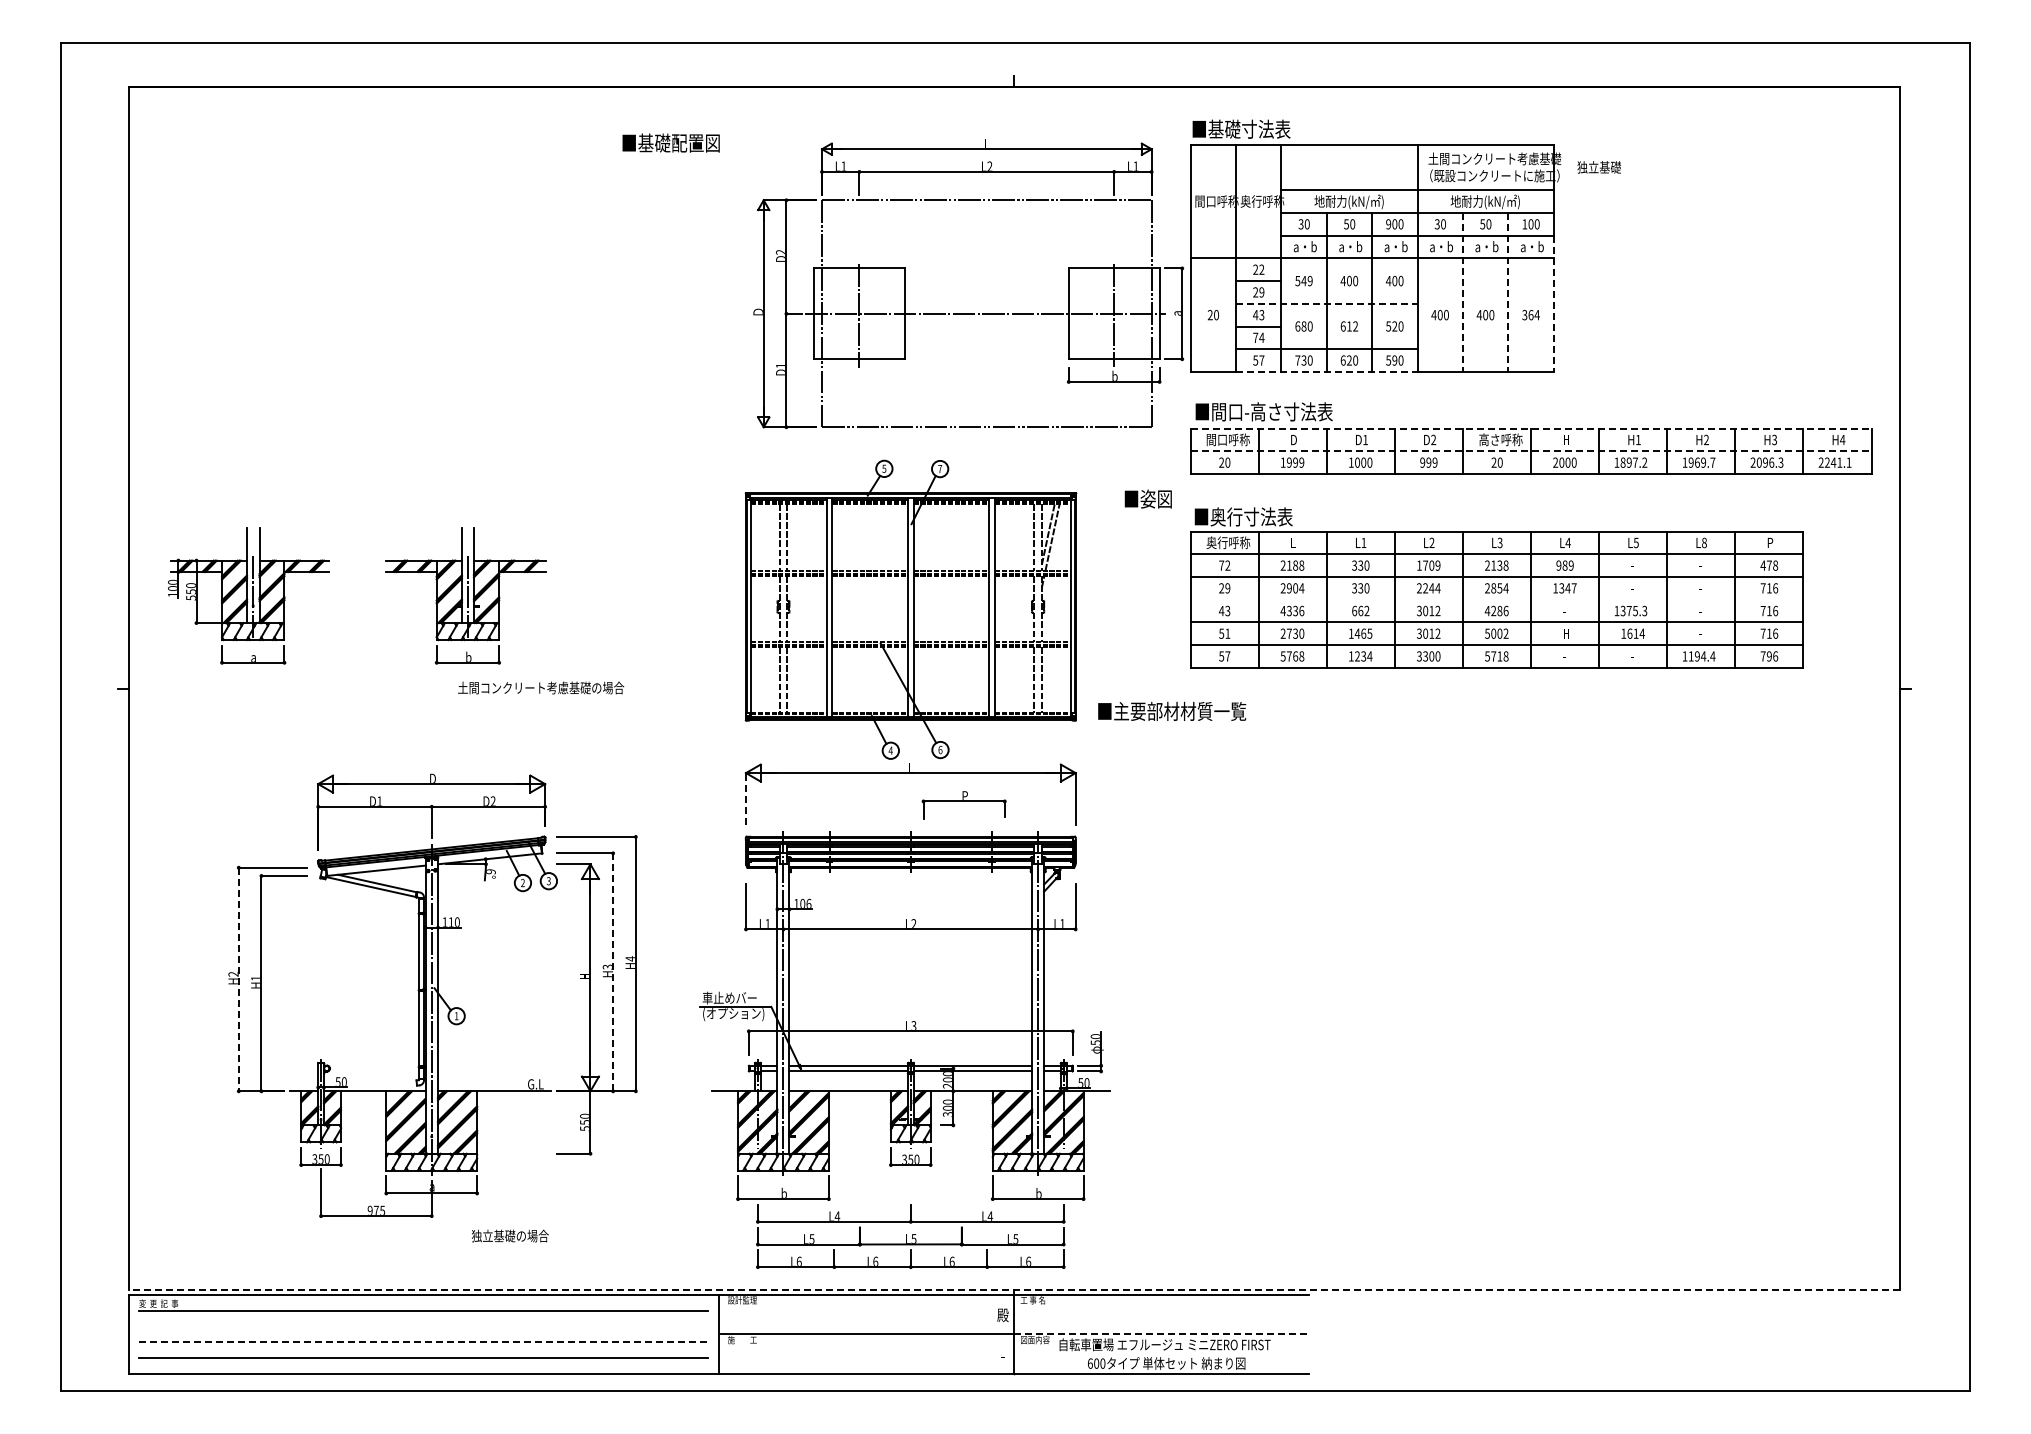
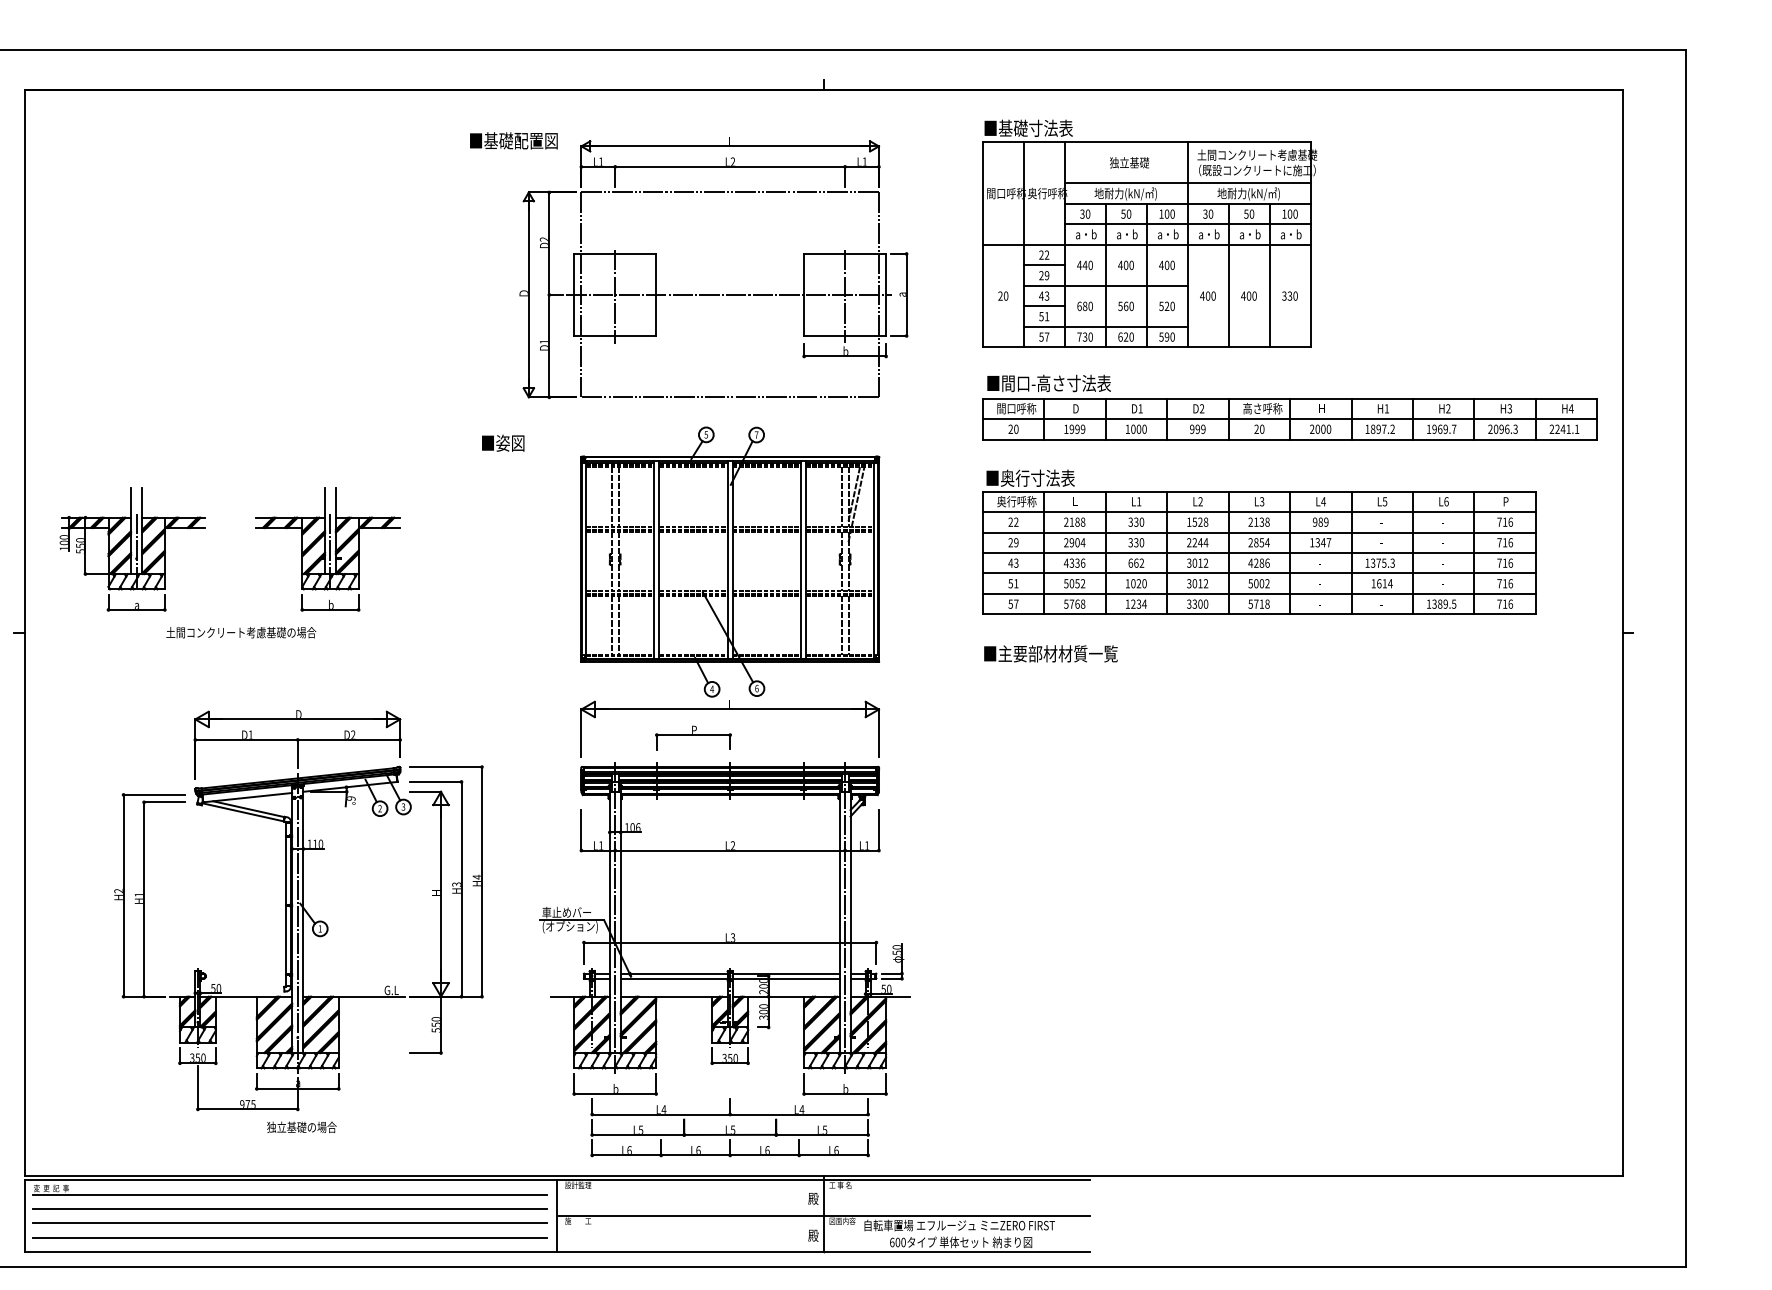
text: (1598, 167) -> (1128, 162), moved
text: (1388, 224) -> (1161, 214), 900 -> 100
text: (1303, 281) -> (1084, 265), 549 -> 440
line: (1462, 292) -> (1228, 275), dashed -> solid
line: (1508, 292) -> (1269, 275), dashed -> solid
line: (1326, 303) -> (1105, 285), dashed -> solid
line: (1553, 304) -> (1310, 286), dashed -> solid
part: (968, 313) -> (713, 294), moved
text: (1533, 315) -> (1292, 296), 364 -> 330
text: (1349, 326) -> (1126, 306), 612 -> 560
text: (1258, 337) -> (1044, 316), 74 -> 51
line: (1326, 371) -> (1105, 347), dashed -> solid
line: (1531, 428) -> (1290, 398), dashed -> solid
line: (1531, 451) -> (1290, 419), dashed -> solid
text: (1147, 498) -> (502, 442), moved
text: (1704, 542) -> (1446, 501), L8 -> L6
text: (1221, 565) -> (1010, 522), 72 -> 22
text: (1431, 565) -> (1200, 522), 1709 -> 1528
text: (1769, 565) -> (1505, 522), 478 -> 716
line: (1496, 599) -> (1258, 552), added
text: (1292, 633) -> (1074, 583), 2730 -> 5052
text: (1363, 633) -> (1138, 583), 1465 -> 1020
text: (1565, 633) -> (1321, 583), H -> -
text: (1701, 656) -> (1443, 604), 1194.4 -> 1389.5
text: (1768, 656) -> (1504, 604), 796 -> 716
text: (541, 687) -> (241, 632), moved
text: (1172, 710) -> (1051, 652), moved
line: (746, 798) -> (581, 732), dashed -> solid
part: (963, 805) -> (692, 738), moved
line: (613, 972) -> (461, 889), dashed -> solid
line: (238, 979) -> (123, 895), dashed -> solid
text: (509, 1235) -> (301, 1126), moved
line: (1013, 1290) -> (822, 1176), dashed -> solid
line: (422, 1326) -> (289, 1208), added
line: (1161, 1334) -> (956, 1216), dashed -> solid
line: (423, 1342) -> (290, 1223), dashed -> solid
text: (1002, 1355) -> (812, 1235), - -> 殿

